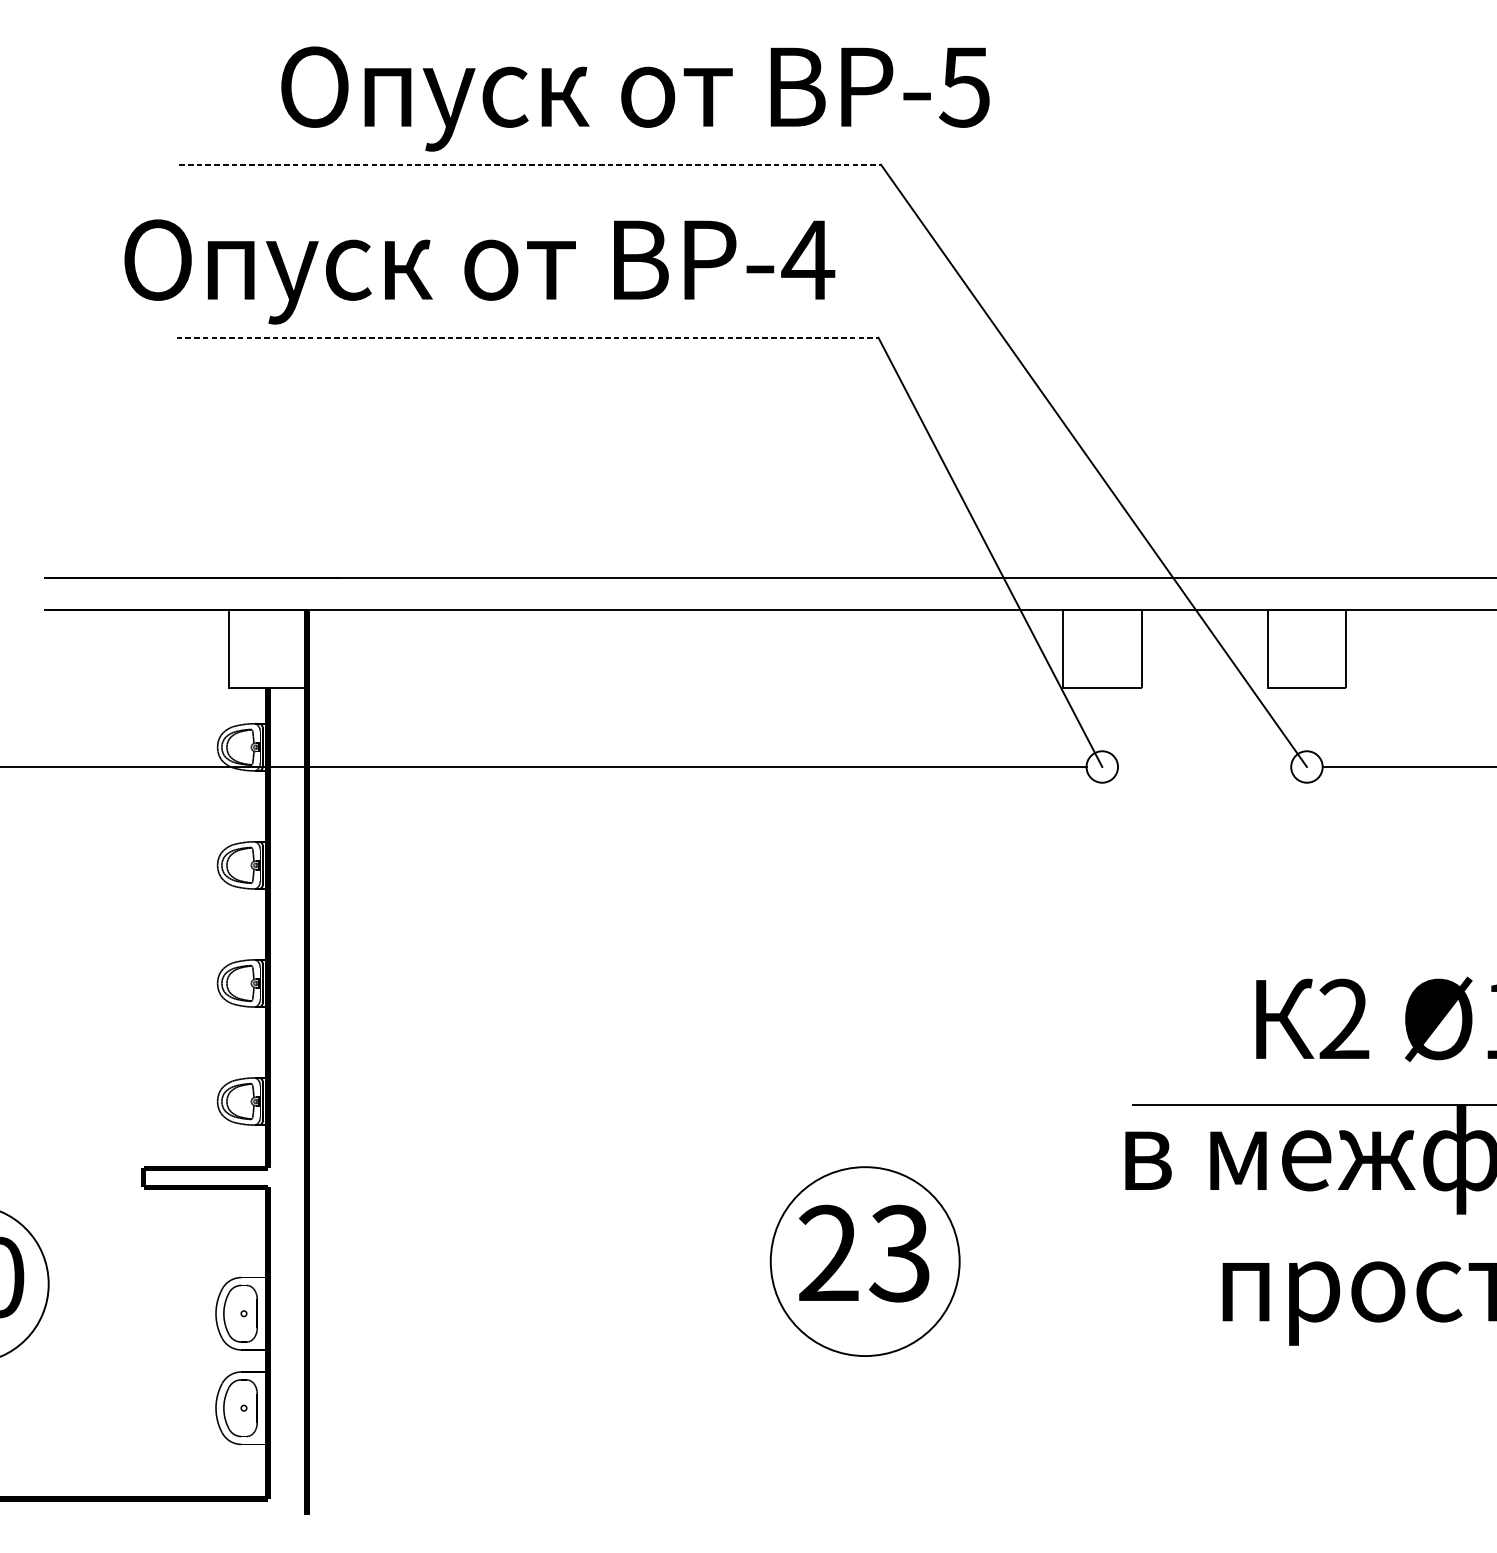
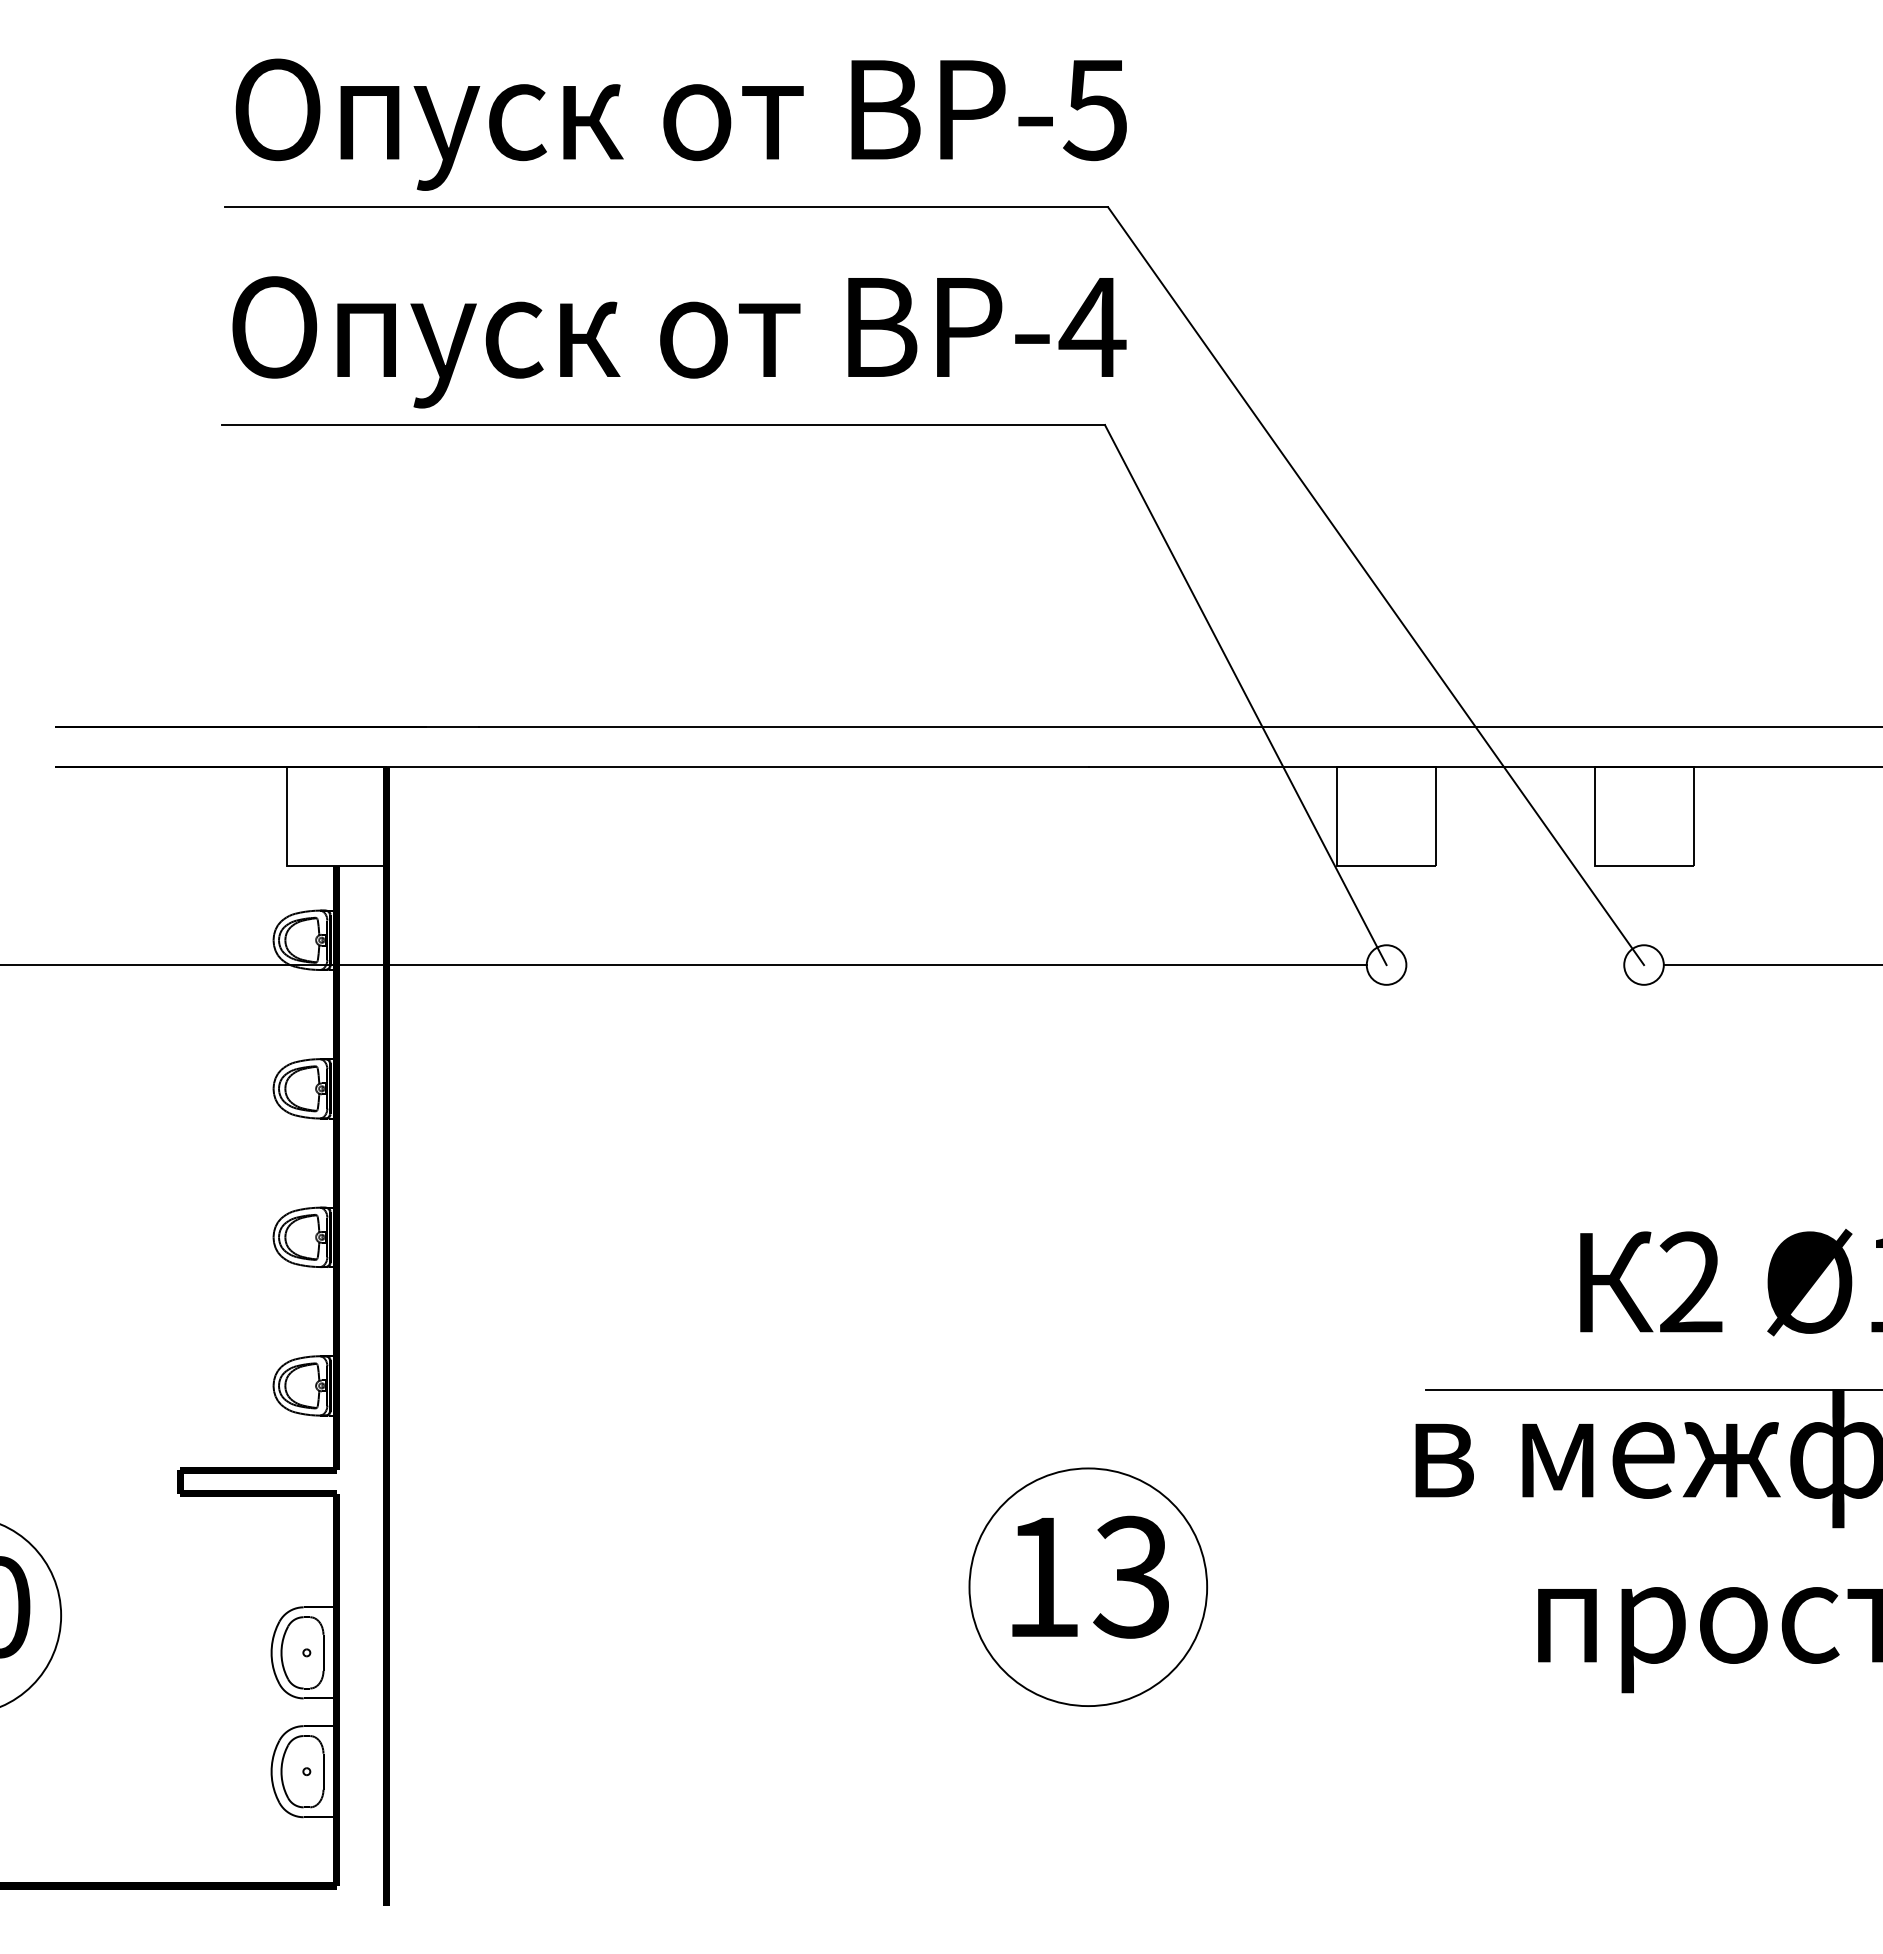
text: (634, 98) -> (680, 124), moved
line: (530, 164) -> (667, 207), dashed -> solid
text: (479, 272) -> (679, 342), moved
line: (528, 338) -> (664, 425), dashed -> solid
text: (827, 1252) -> (1041, 1575), 23 -> 13

